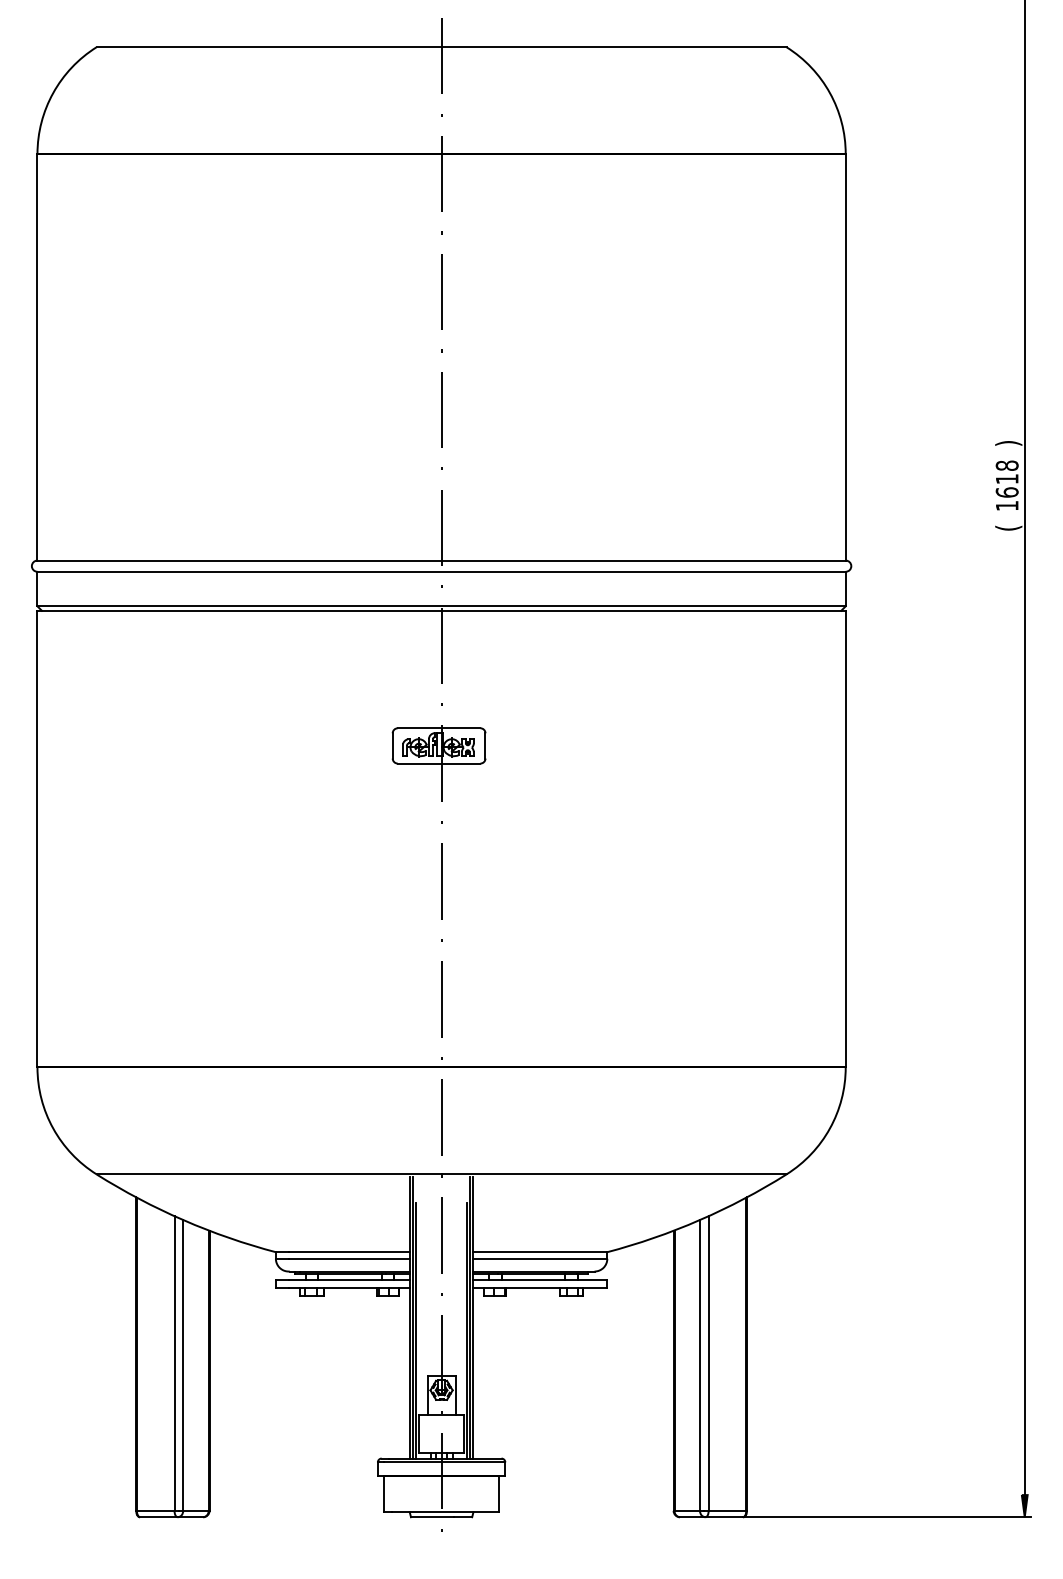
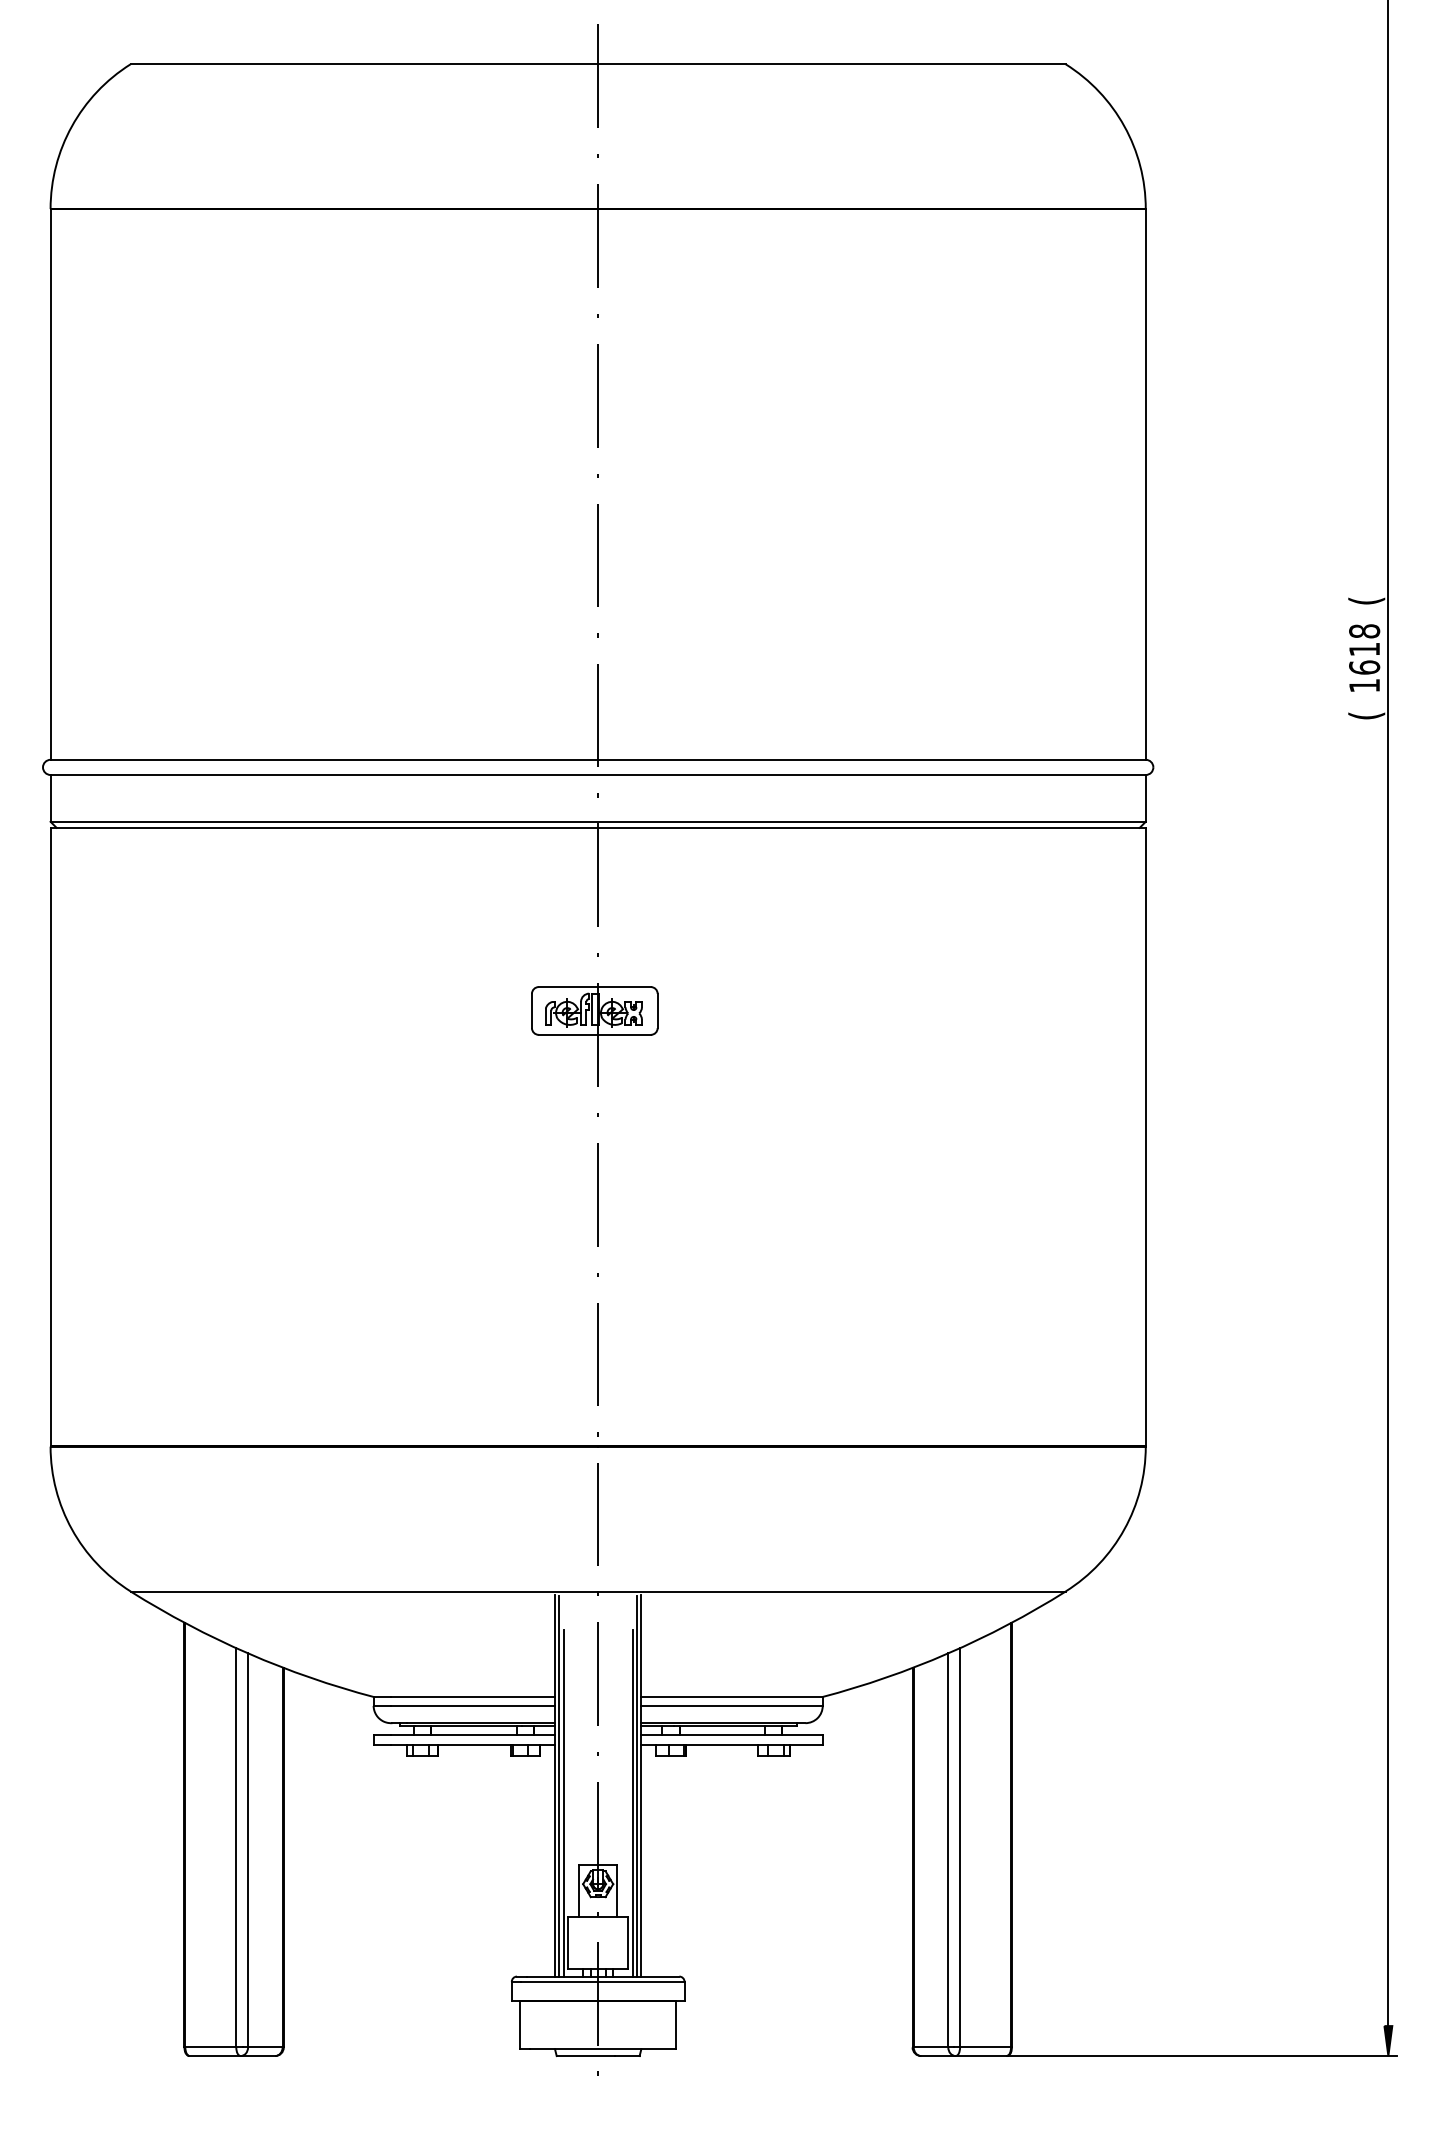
text: (1008, 443) -> (1366, 600), ) -> (

